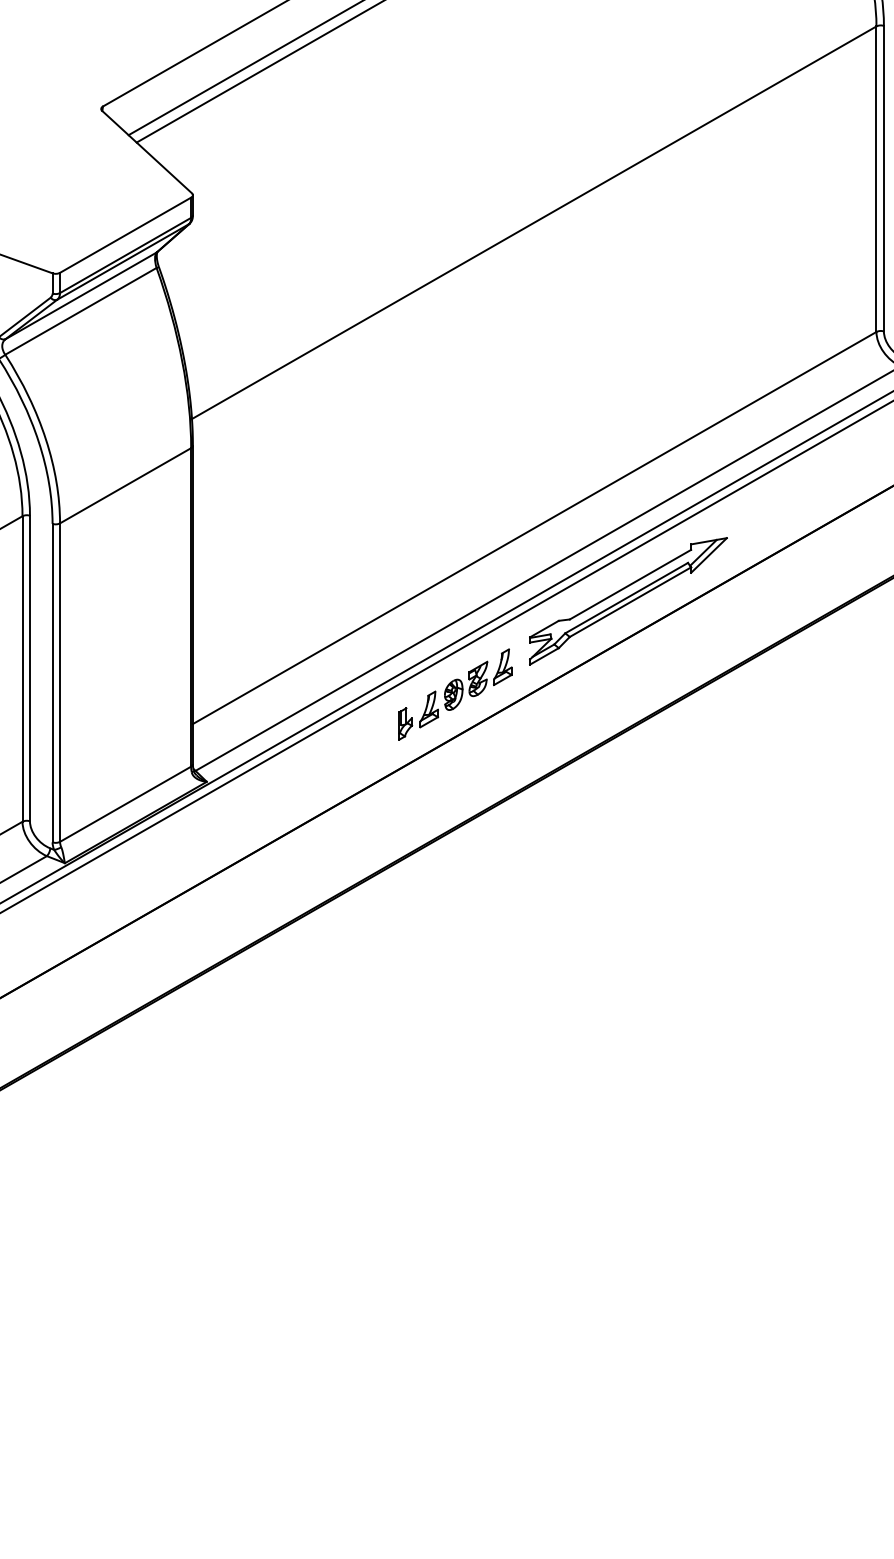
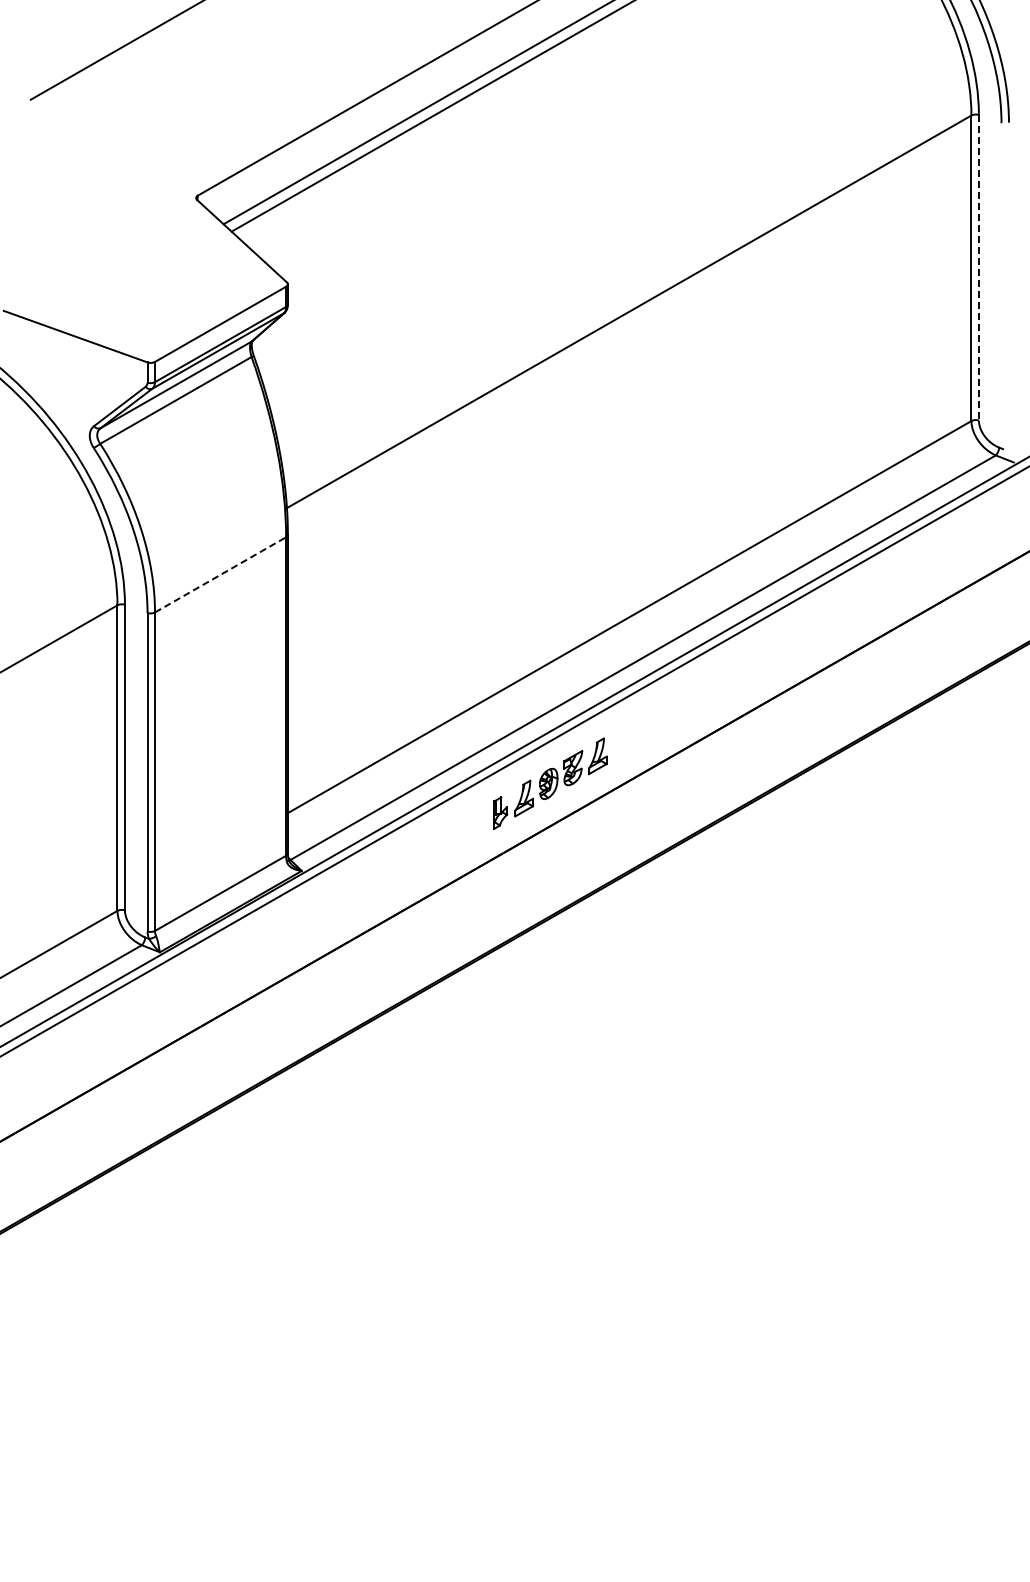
line: (883, 178) -> (978, 267), solid -> dashed
line: (125, 485) -> (220, 574), solid -> dashed
part: (628, 601) -> (723, 690), removed

